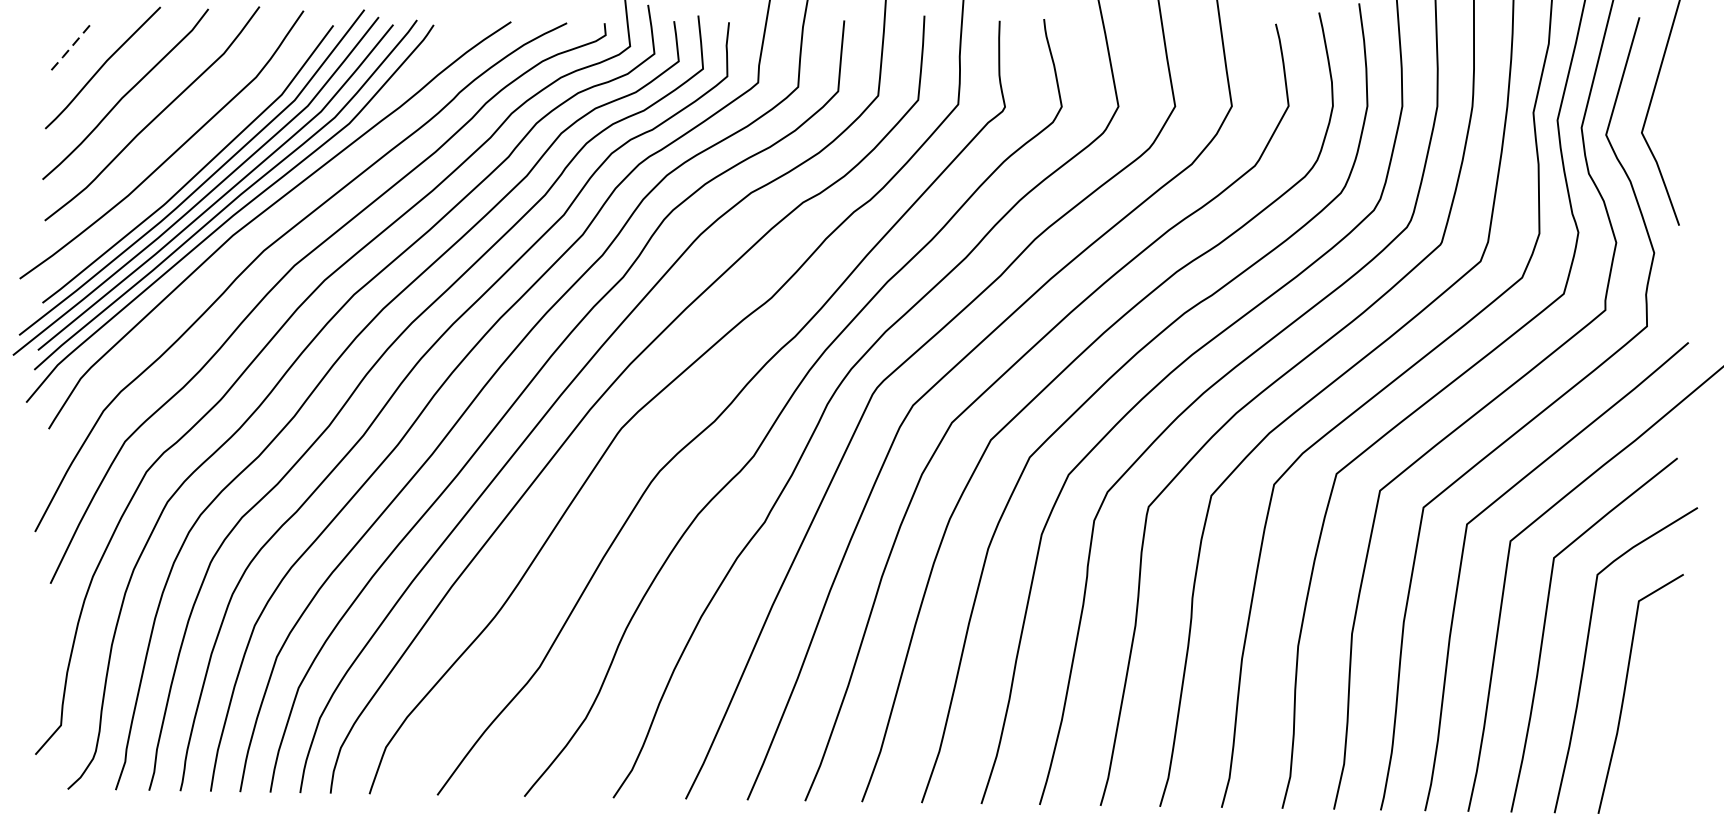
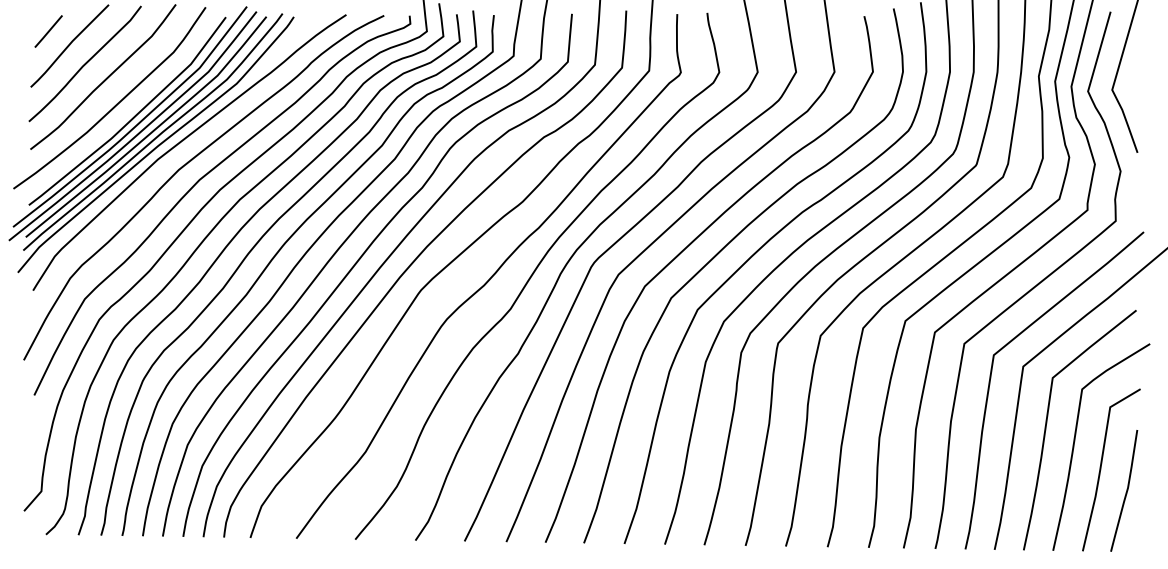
line: (71, 46) -> (48, 31), dashed -> solid
curve: (1662, 724) -> (1126, 490), added

